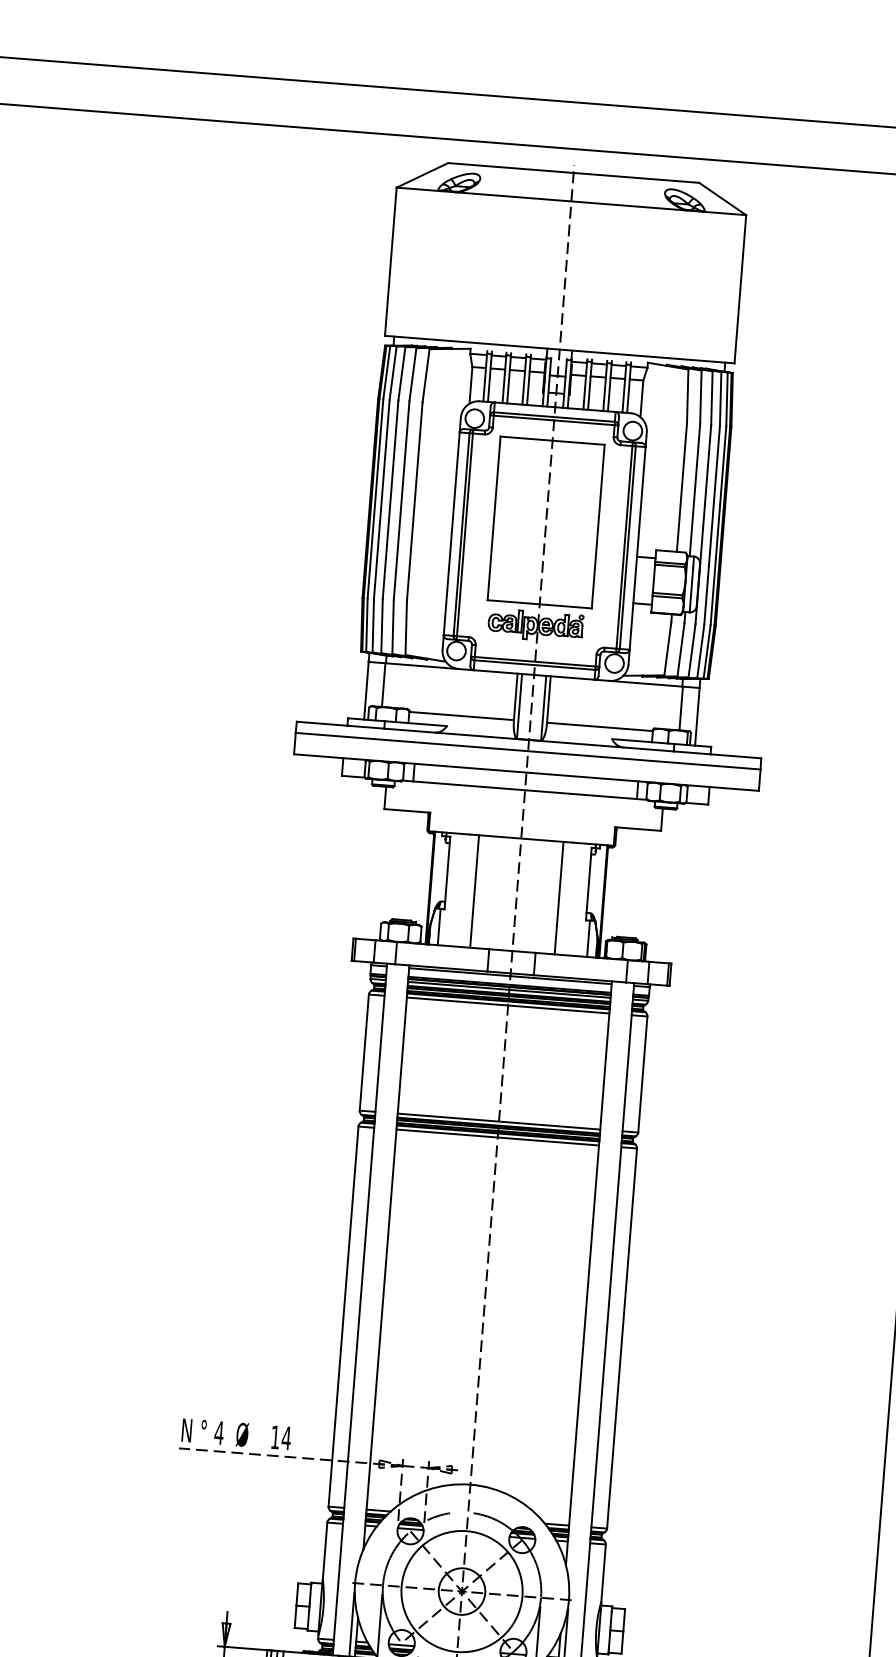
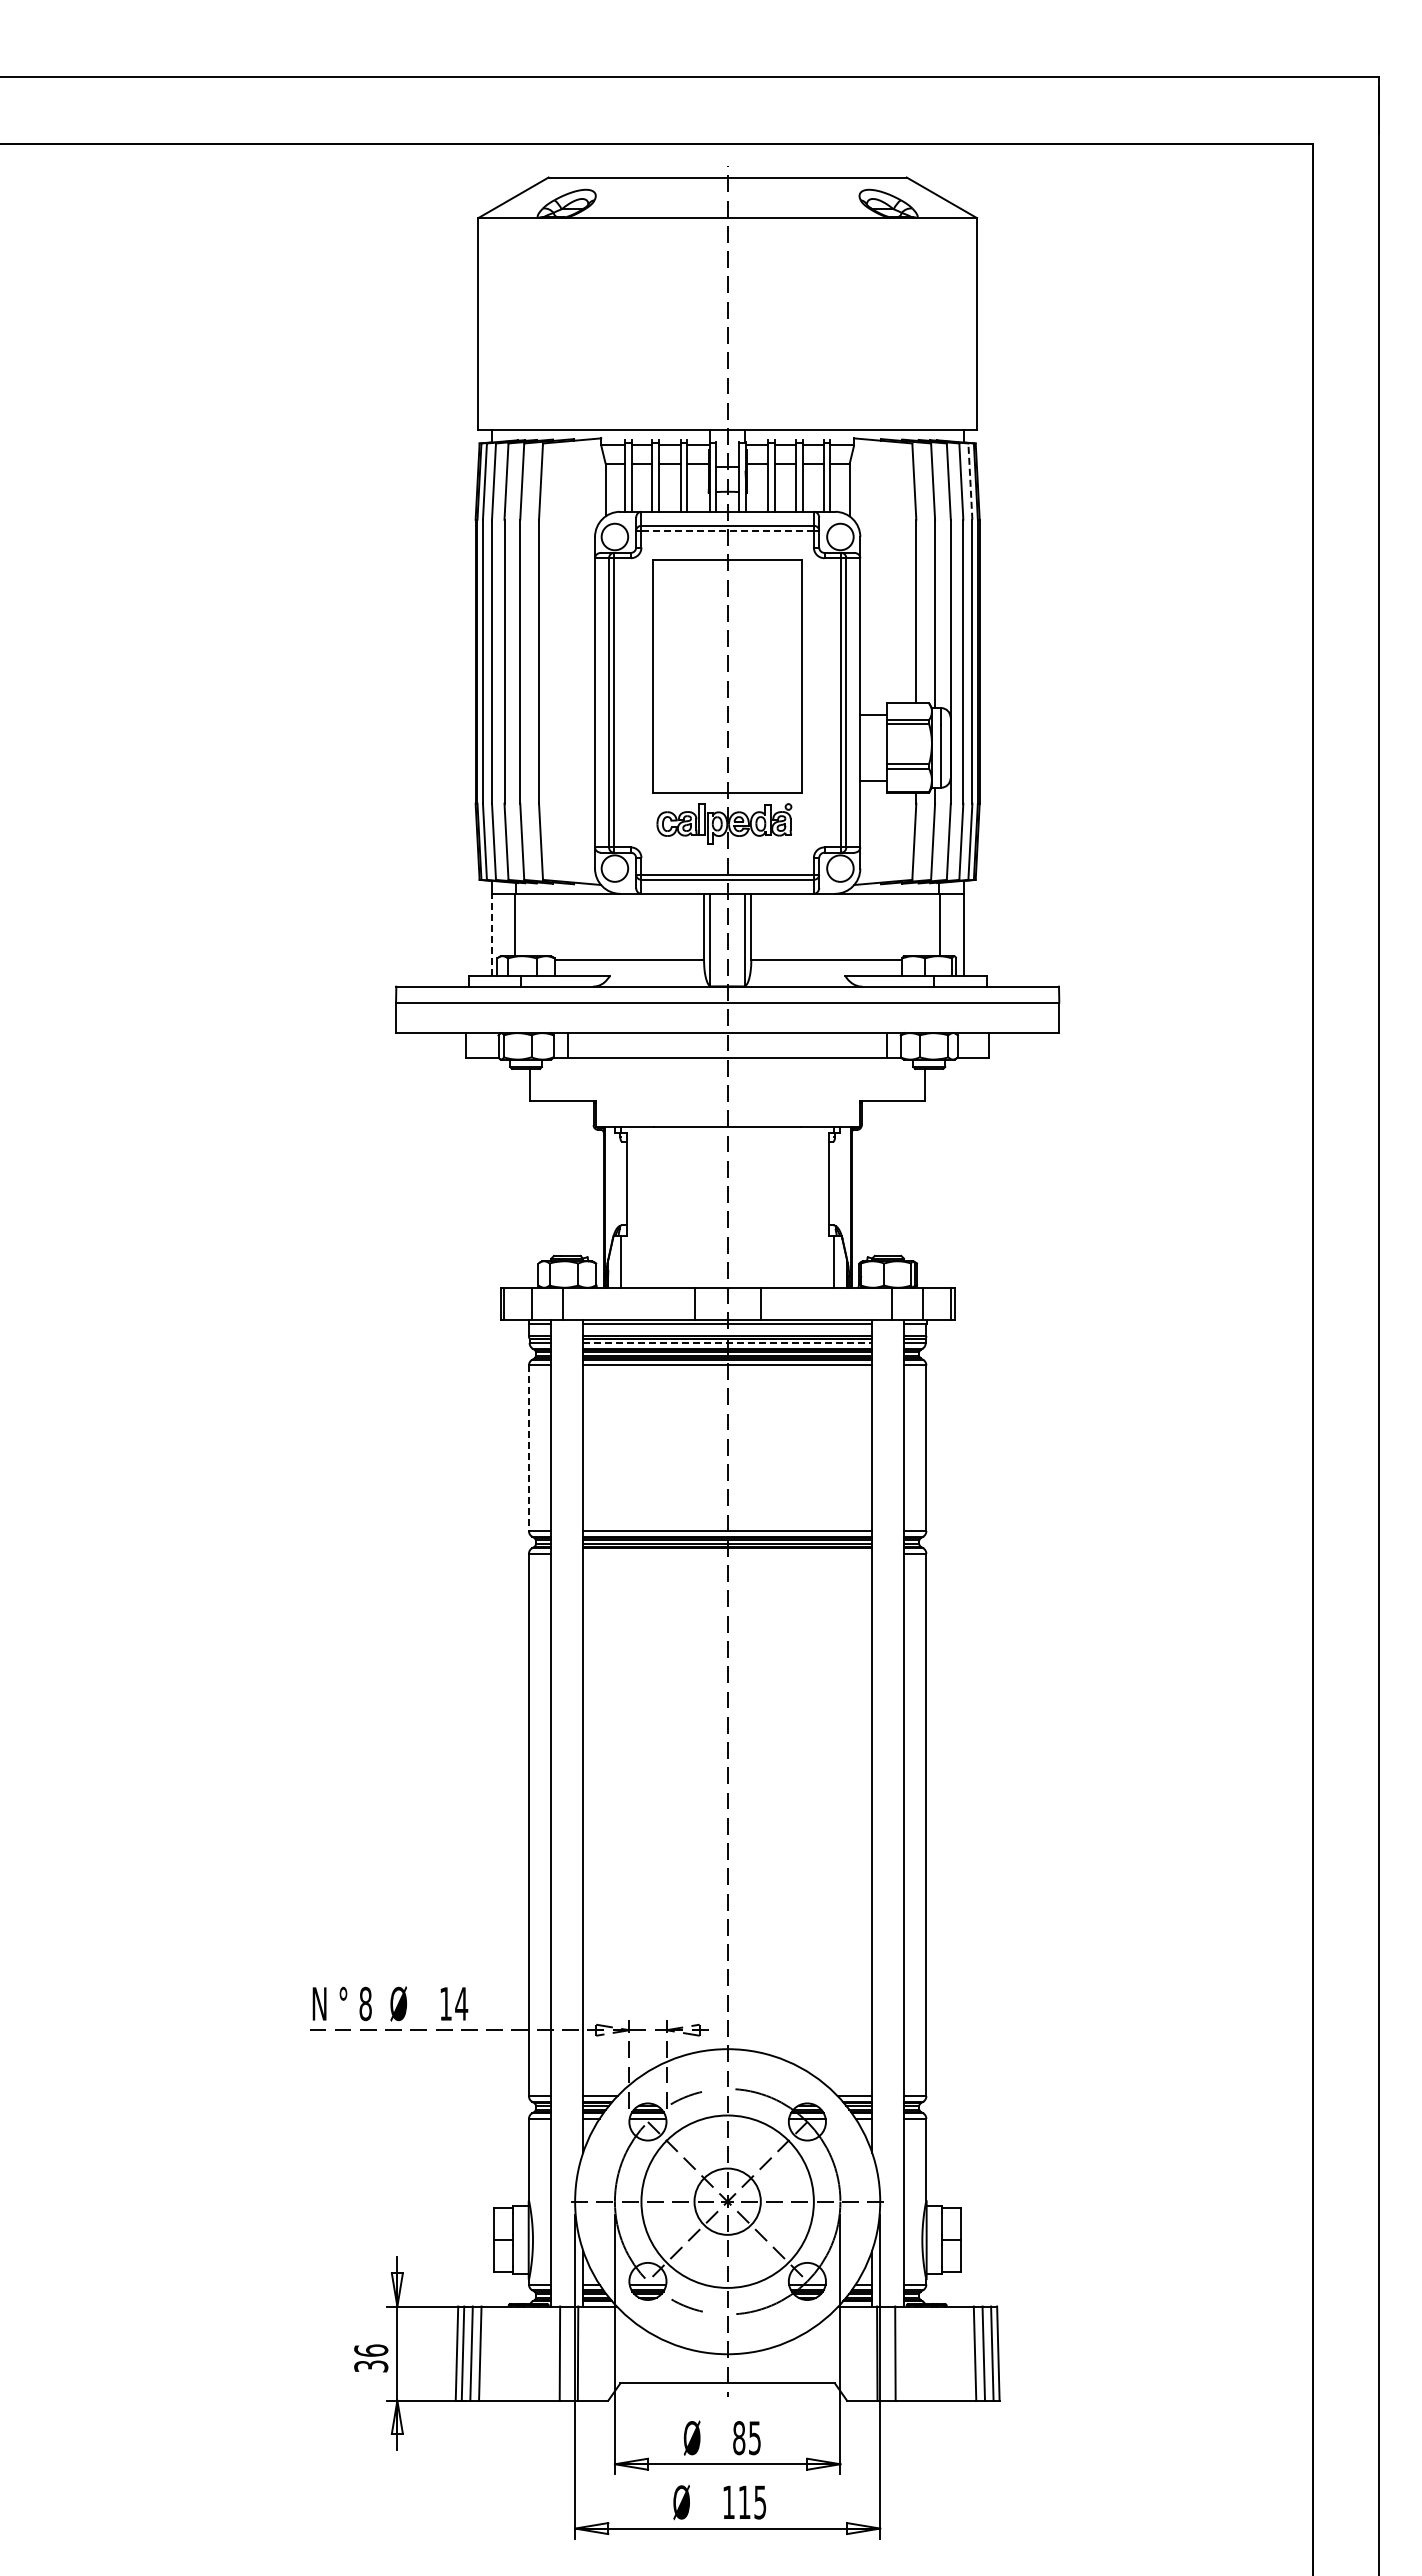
line: (727, 399) -> (970, 481), solid -> dashed
line: (554, 420) -> (727, 530), solid -> dashed
line: (366, 690) -> (491, 934), solid -> dashed
line: (474, 891) -> (667, 1207), removed
line: (558, 898) -> (787, 1207), removed
line: (509, 990) -> (728, 1343), solid -> dashed
line: (363, 1052) -> (528, 1448), solid -> dashed
line: (497, 1137) -> (727, 1553), removed
text: (219, 1432) -> (365, 2003), 4 -> 8

